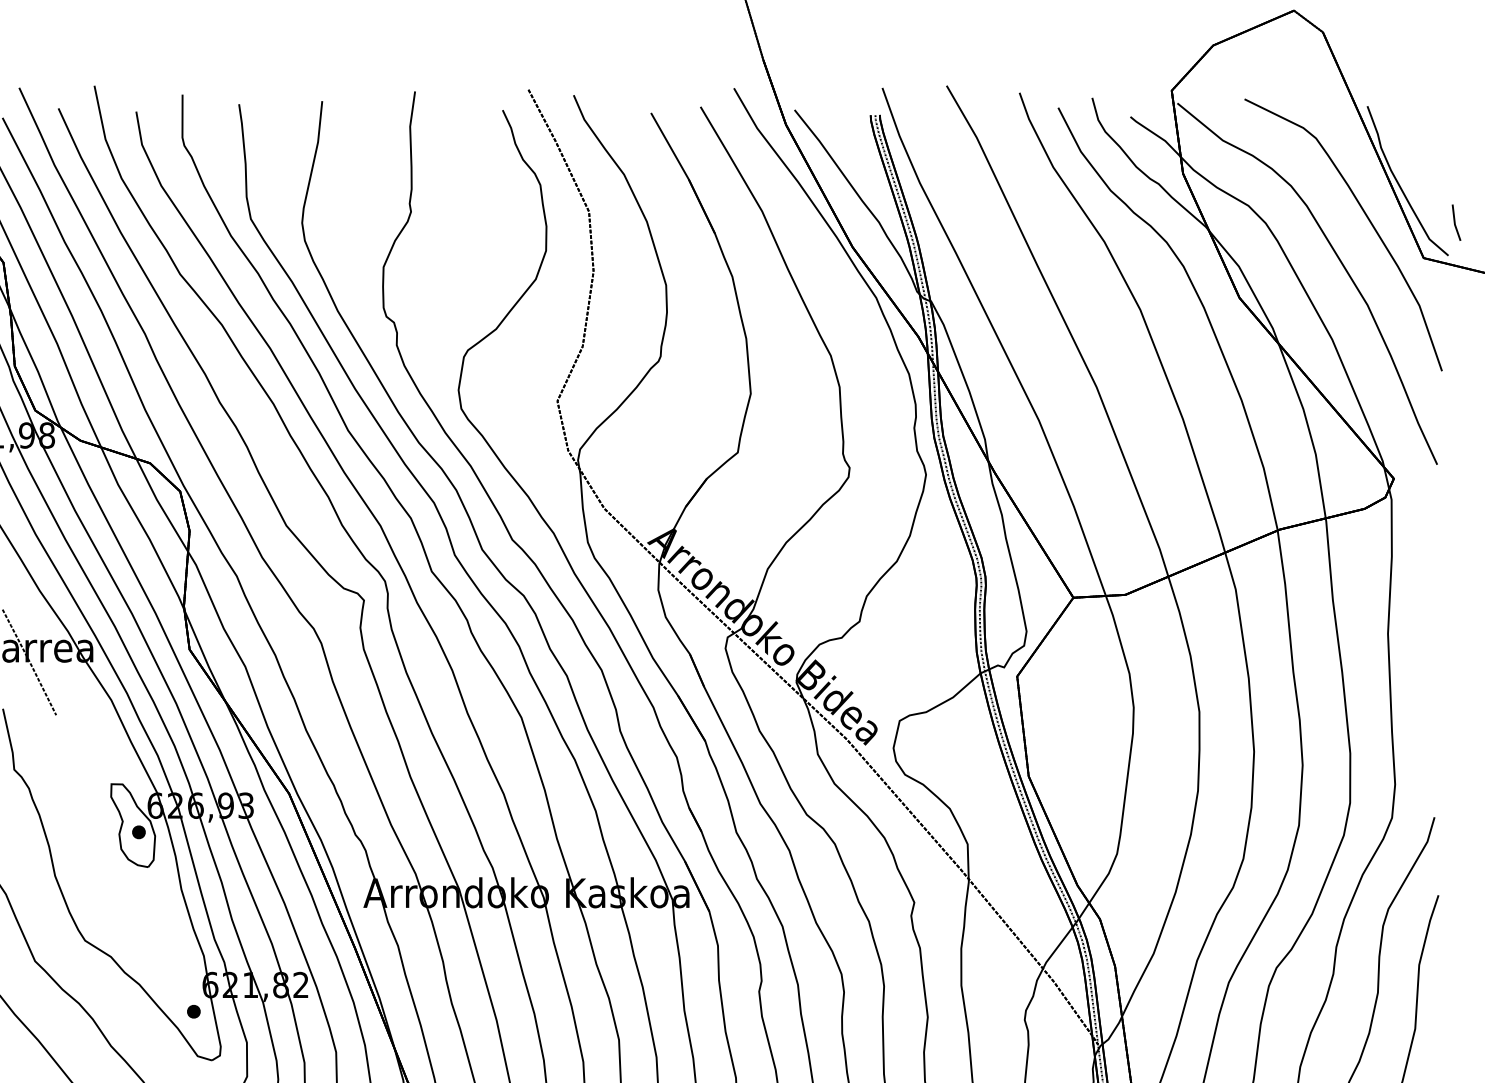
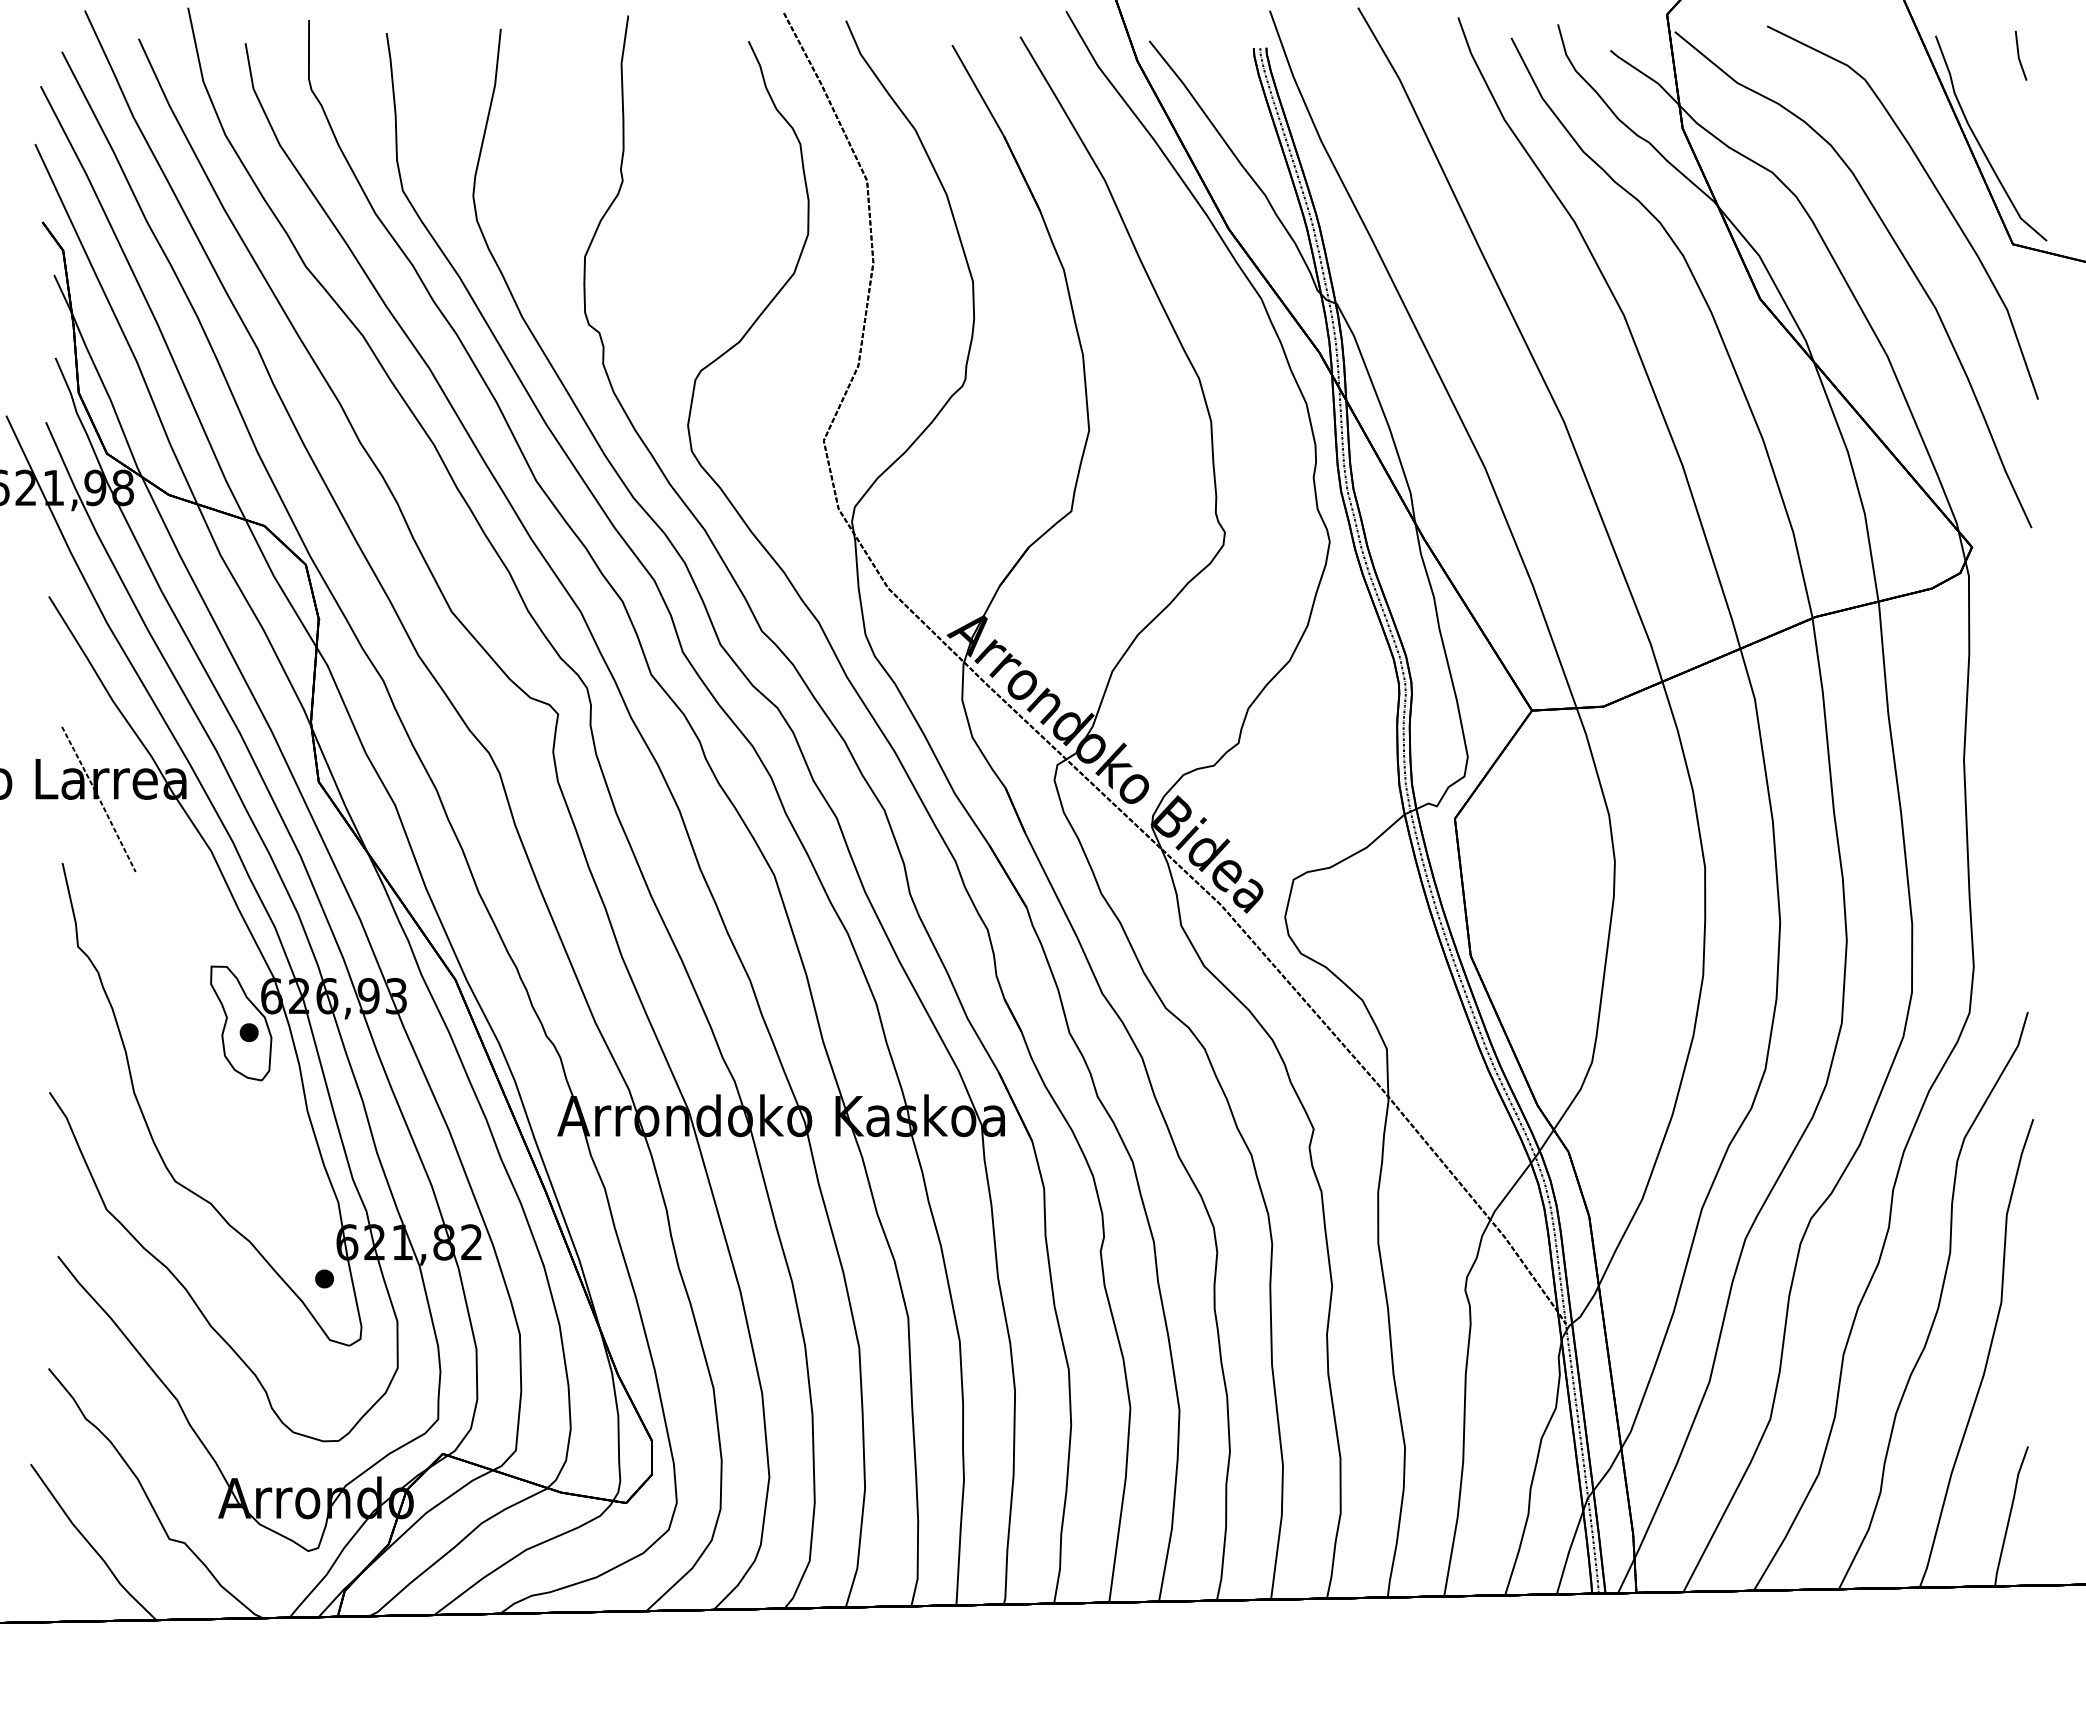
part: (1456, 222) -> (2020, 55), moved

